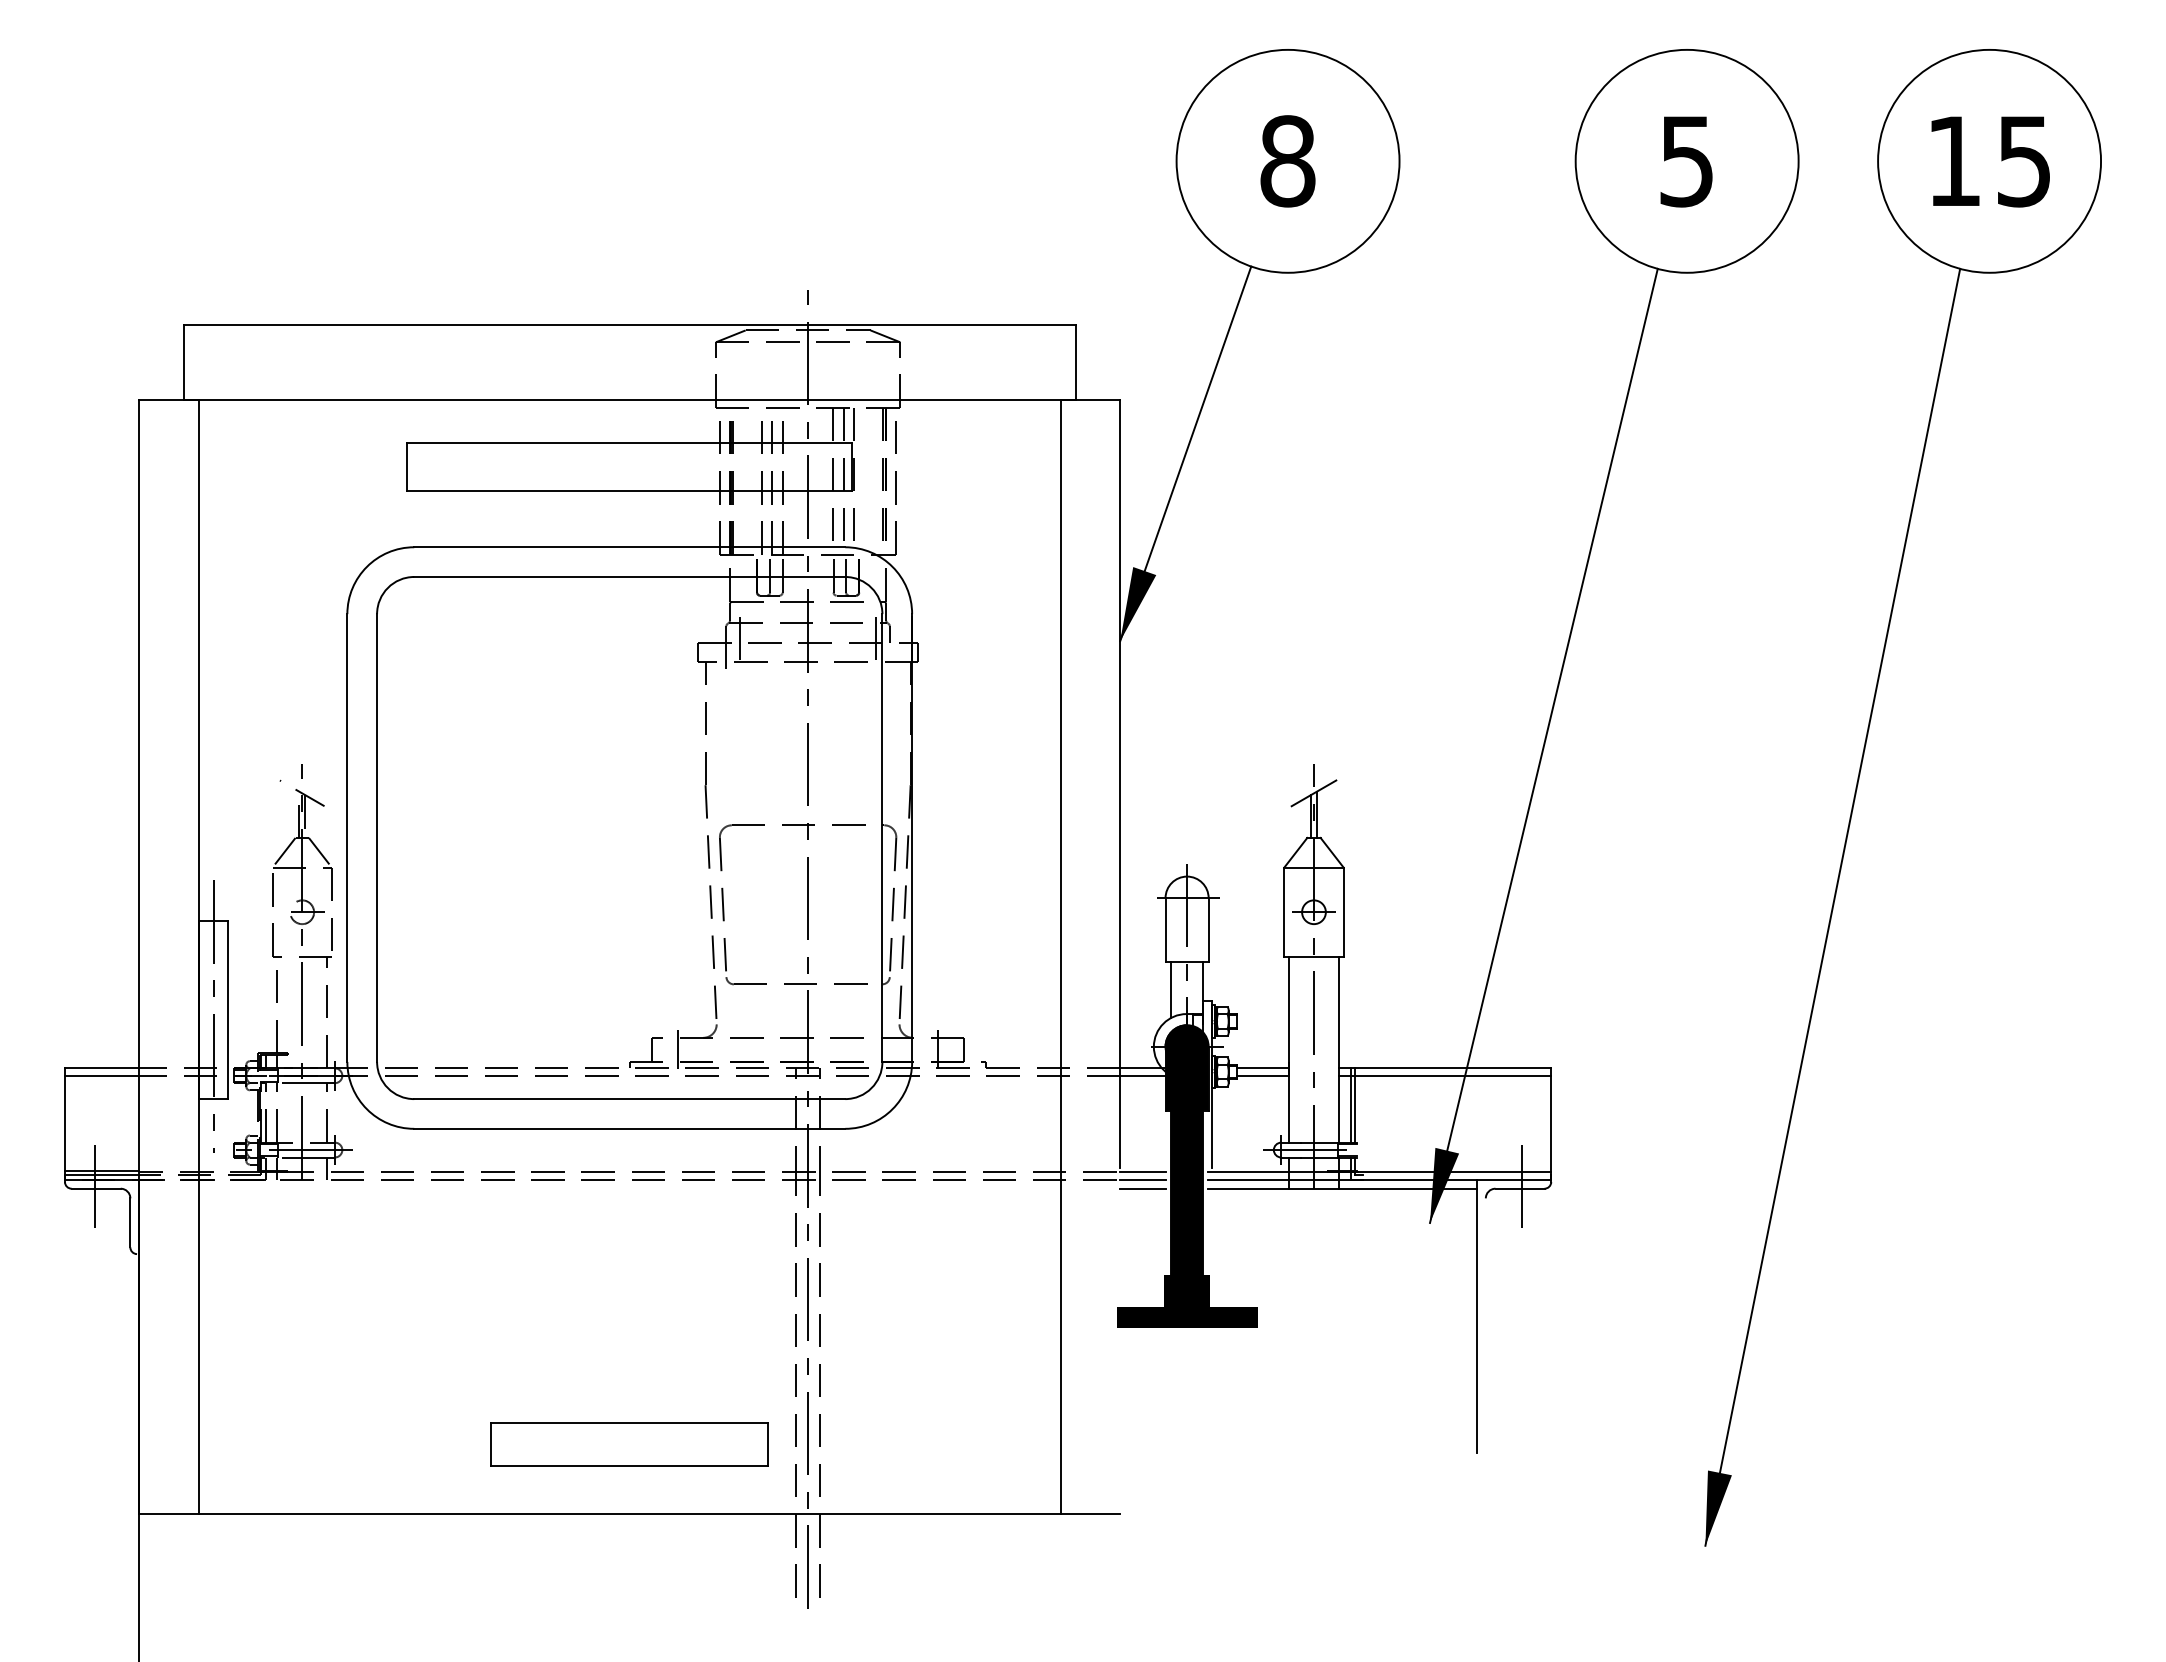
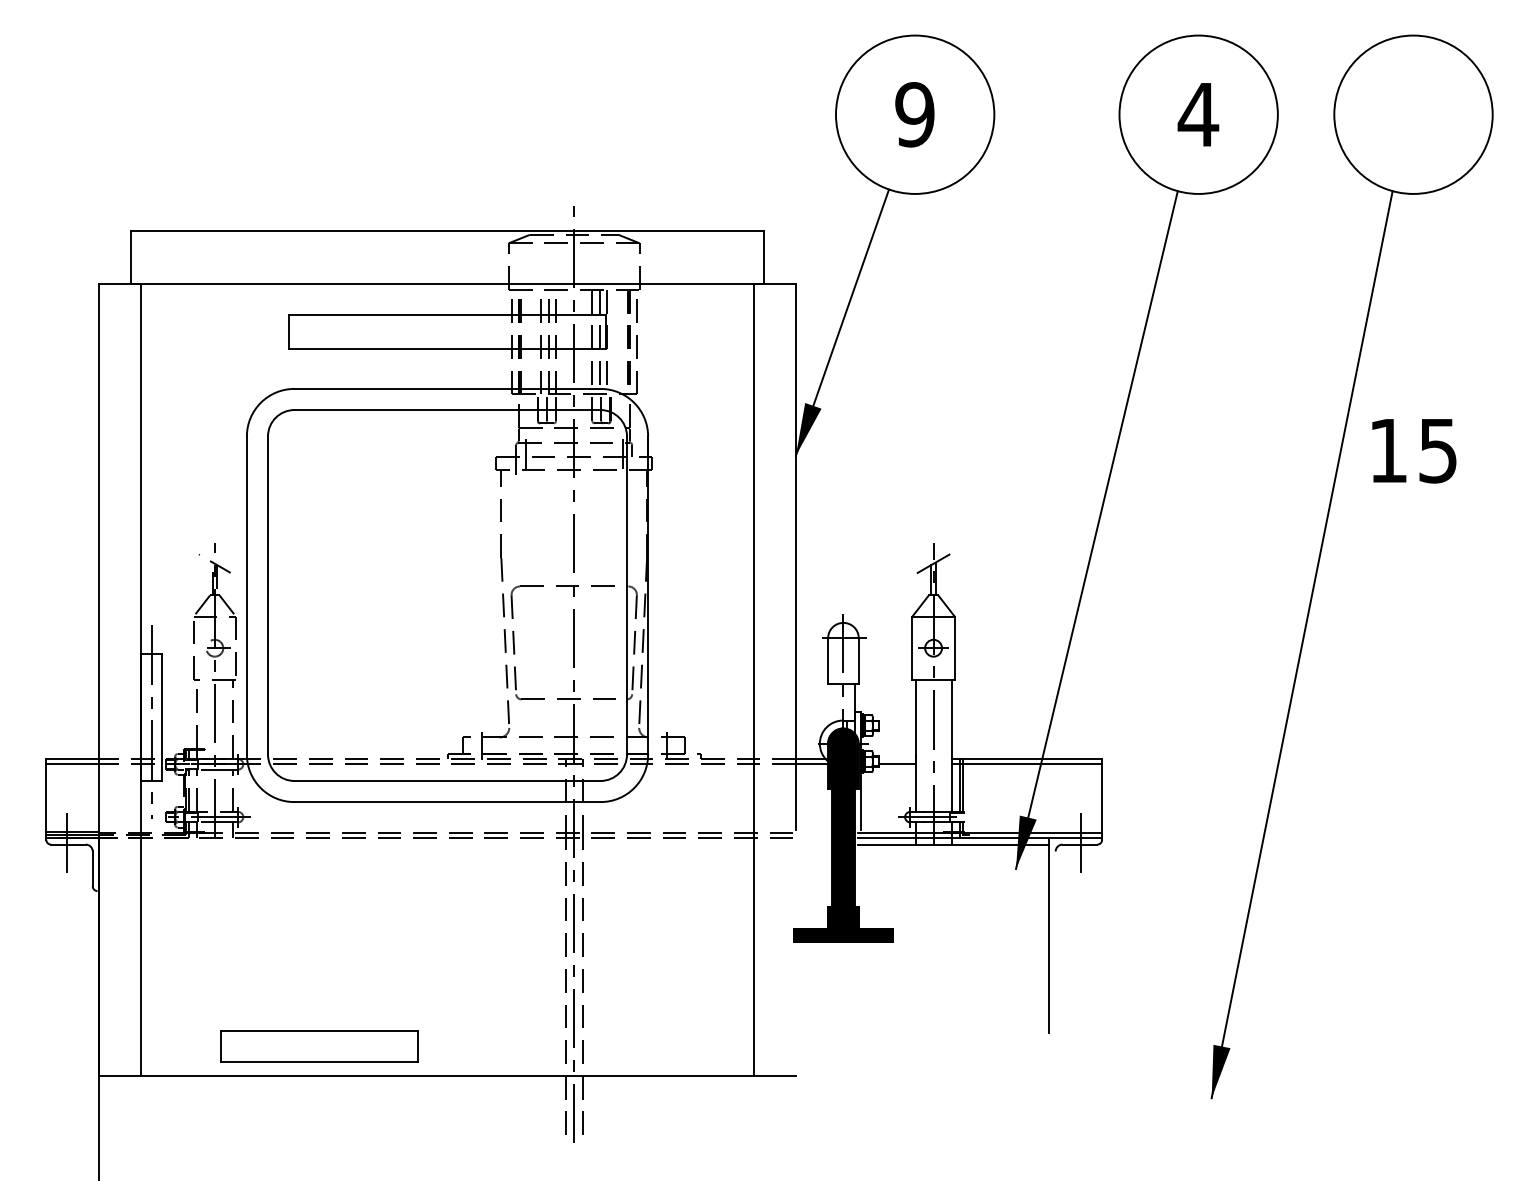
text: (1287, 161) -> (914, 114), 8 -> 9
text: (1686, 161) -> (1198, 114), 5 -> 4
text: (1990, 161) -> (1414, 450), moved
line: (1170, 990) -> (831, 703), removed
line: (1262, 1068) -> (897, 759), removed
line: (1143, 1172) -> (812, 833), removed
line: (1143, 1179) -> (812, 838), removed
line: (1143, 1188) -> (812, 844), removed
part: (629, 1444) -> (319, 1046), moved

